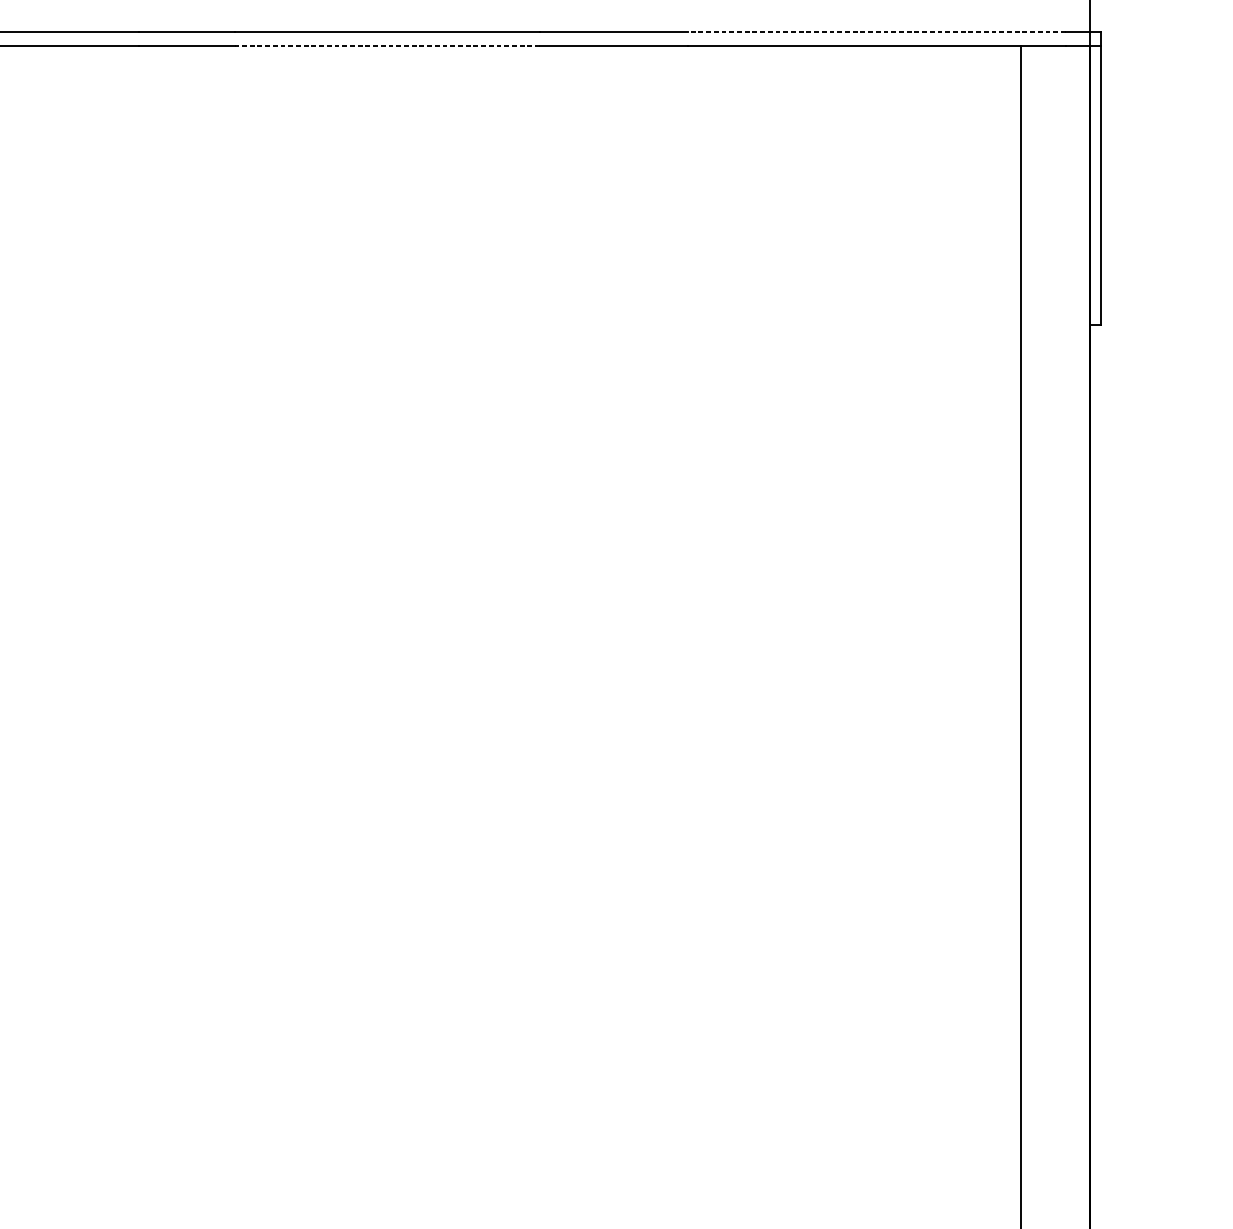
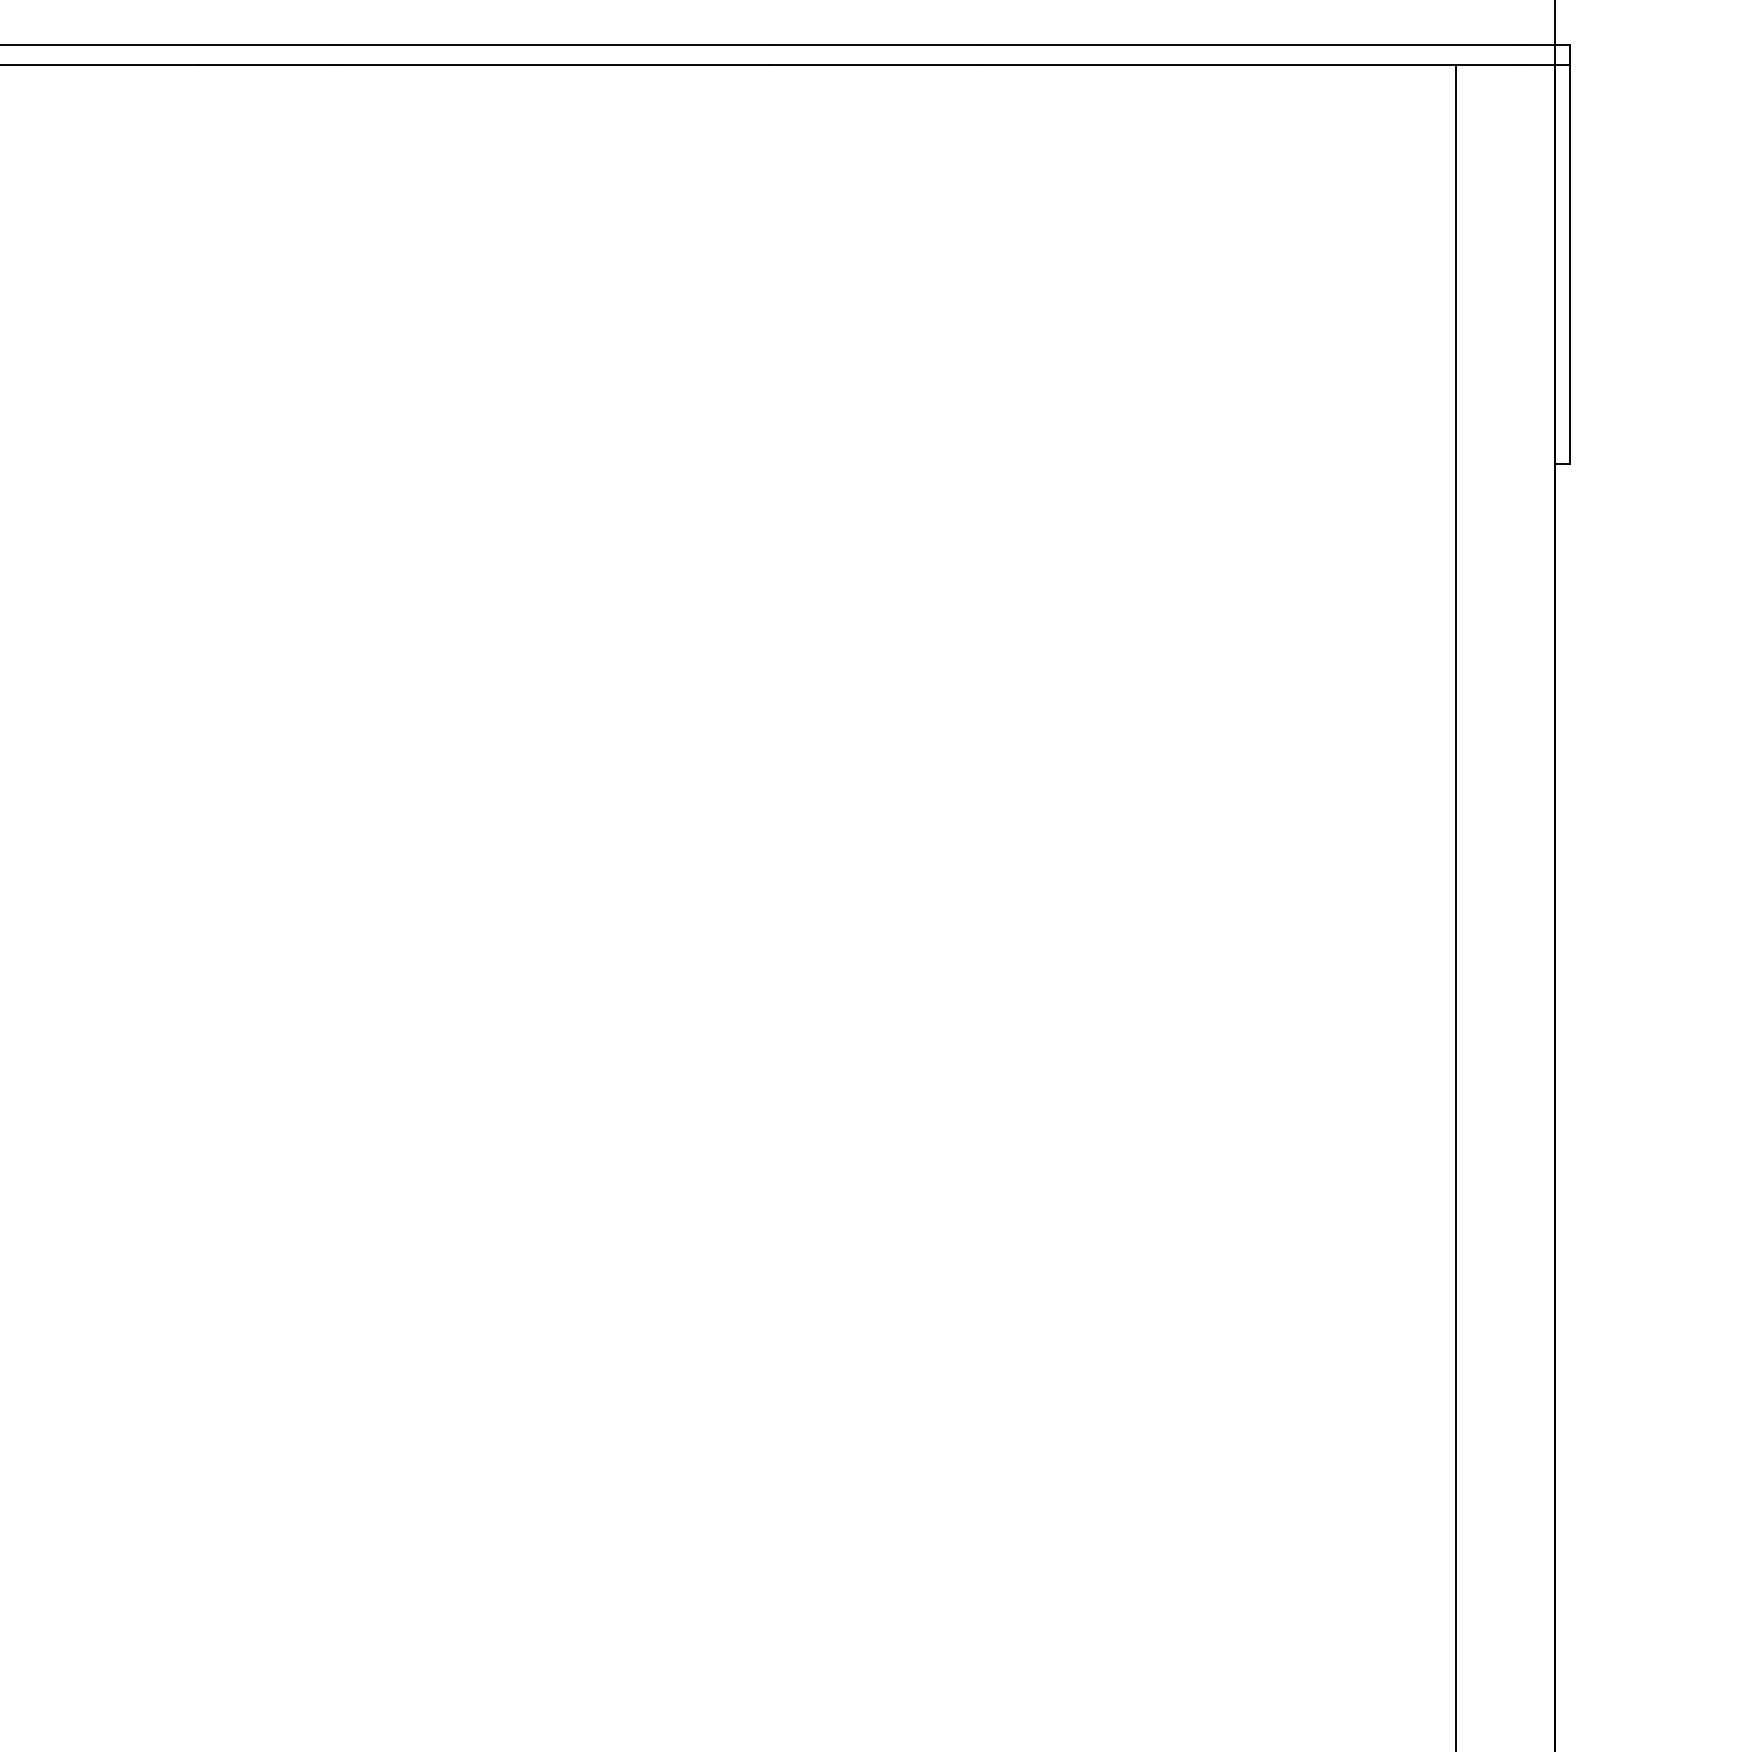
line: (876, 32) -> (1250, 45), dashed -> solid
line: (387, 46) -> (552, 65), dashed -> solid

